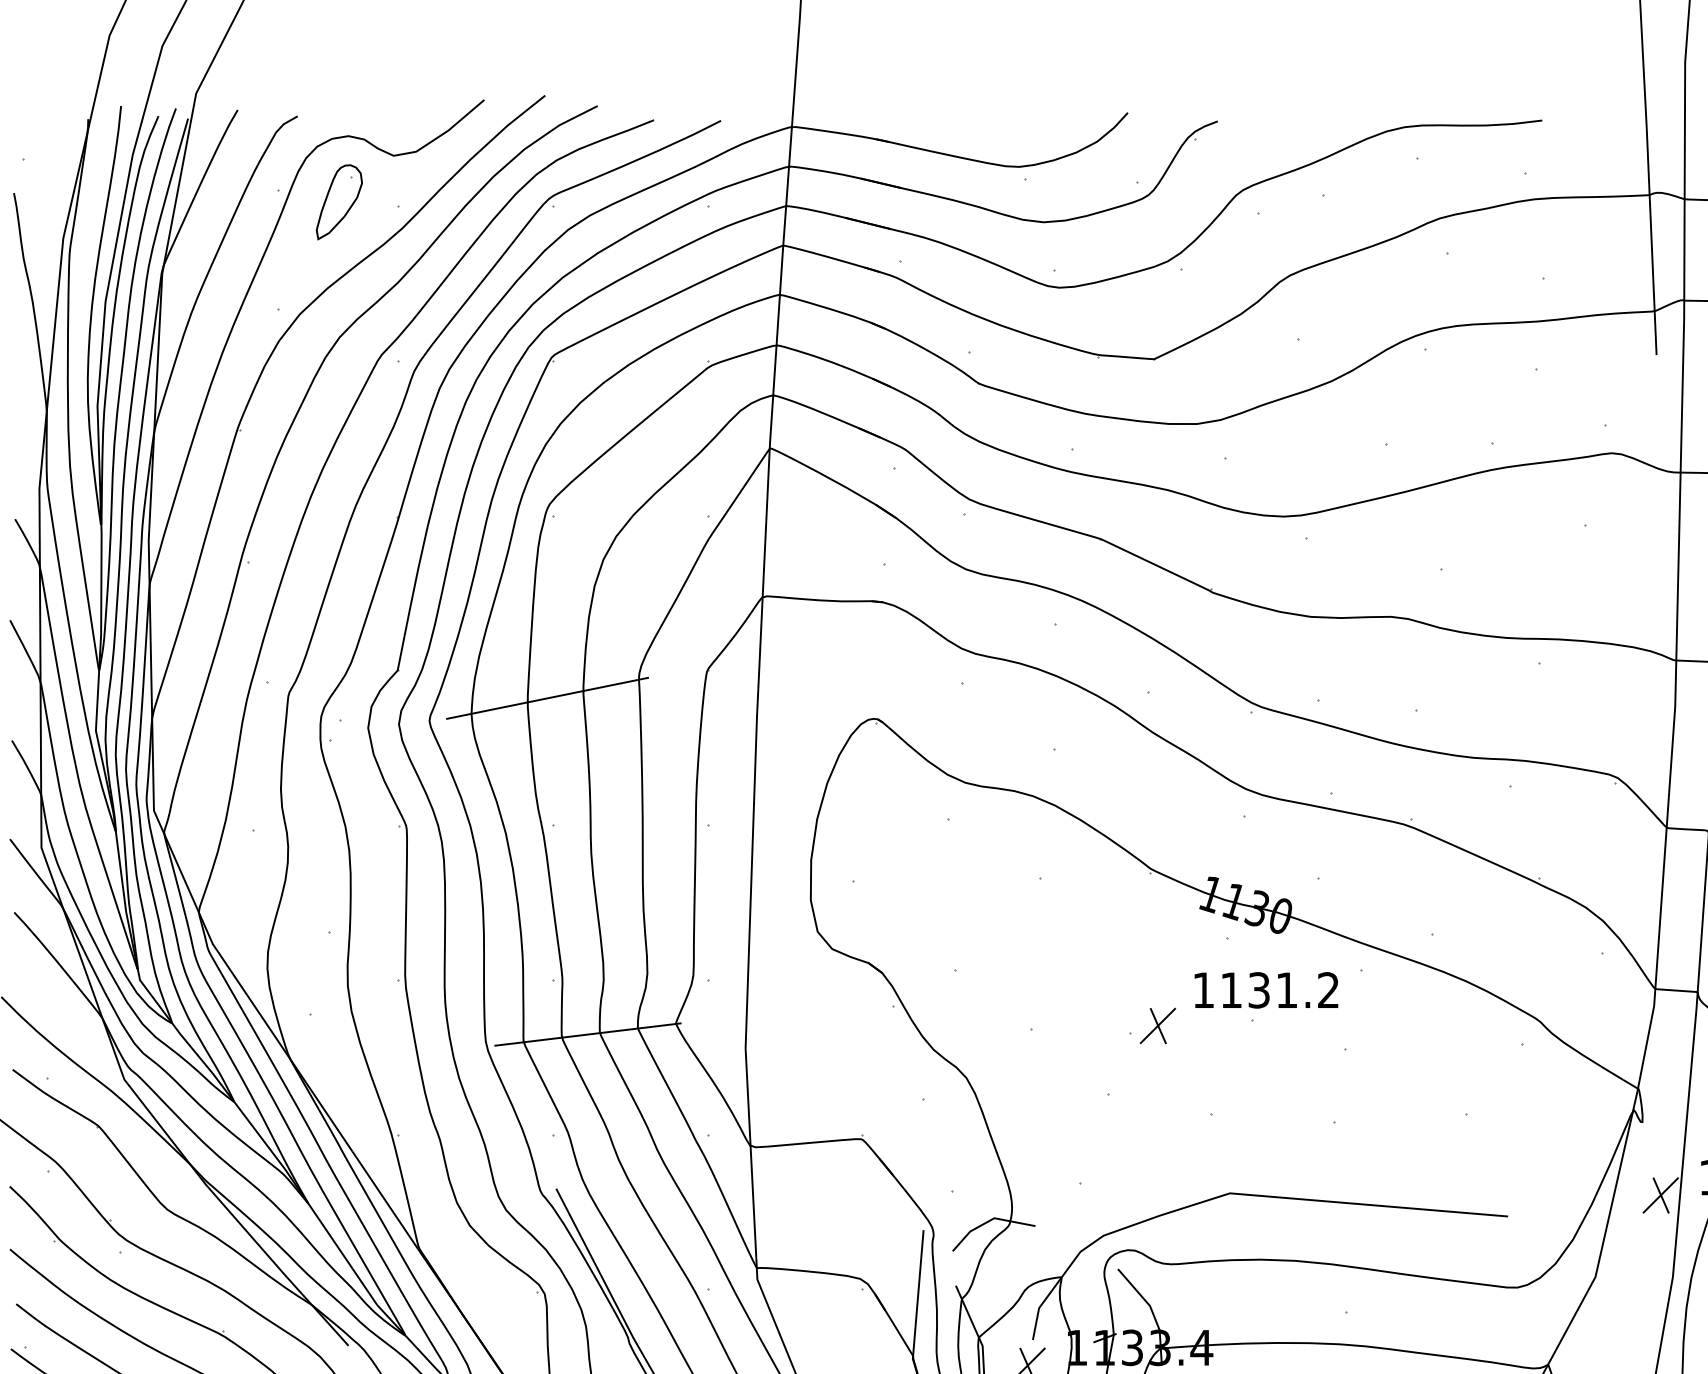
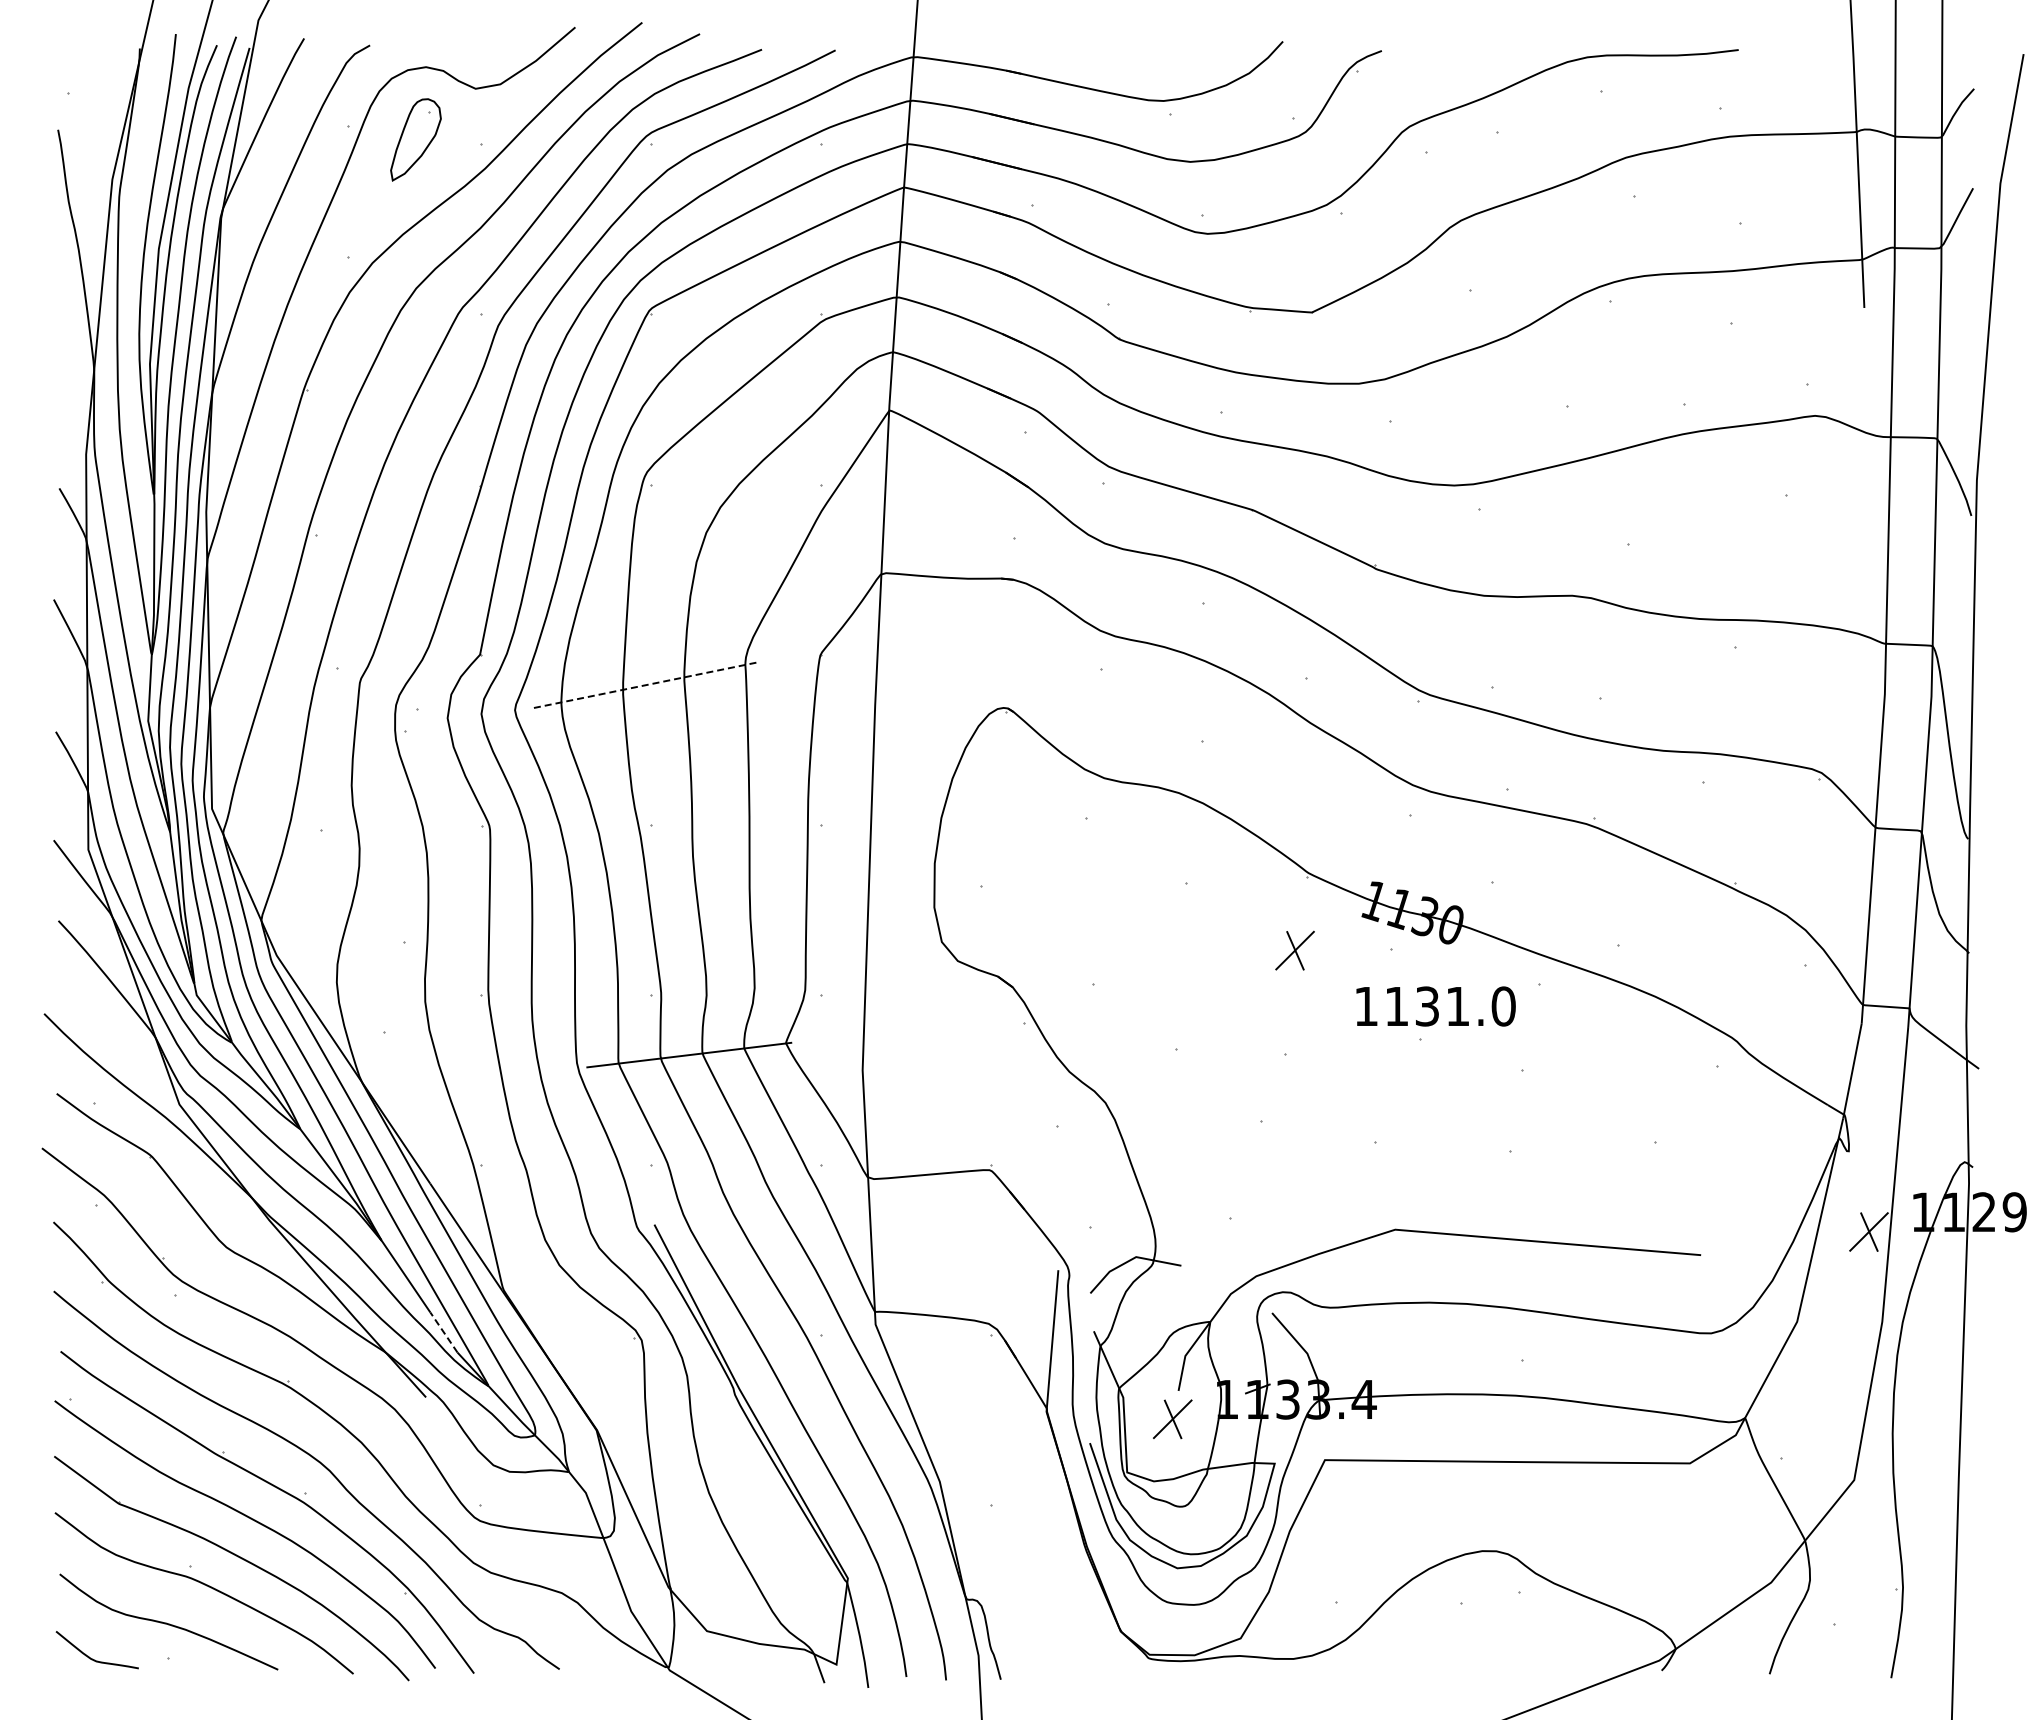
line: (547, 698) -> (644, 685), solid -> dashed
text: (1328, 990) -> (1503, 1006), 1131.2 -> 1131.0
part: (1157, 1025) -> (1294, 950), moved
line: (364, 1286) -> (443, 1332), solid -> dashed

